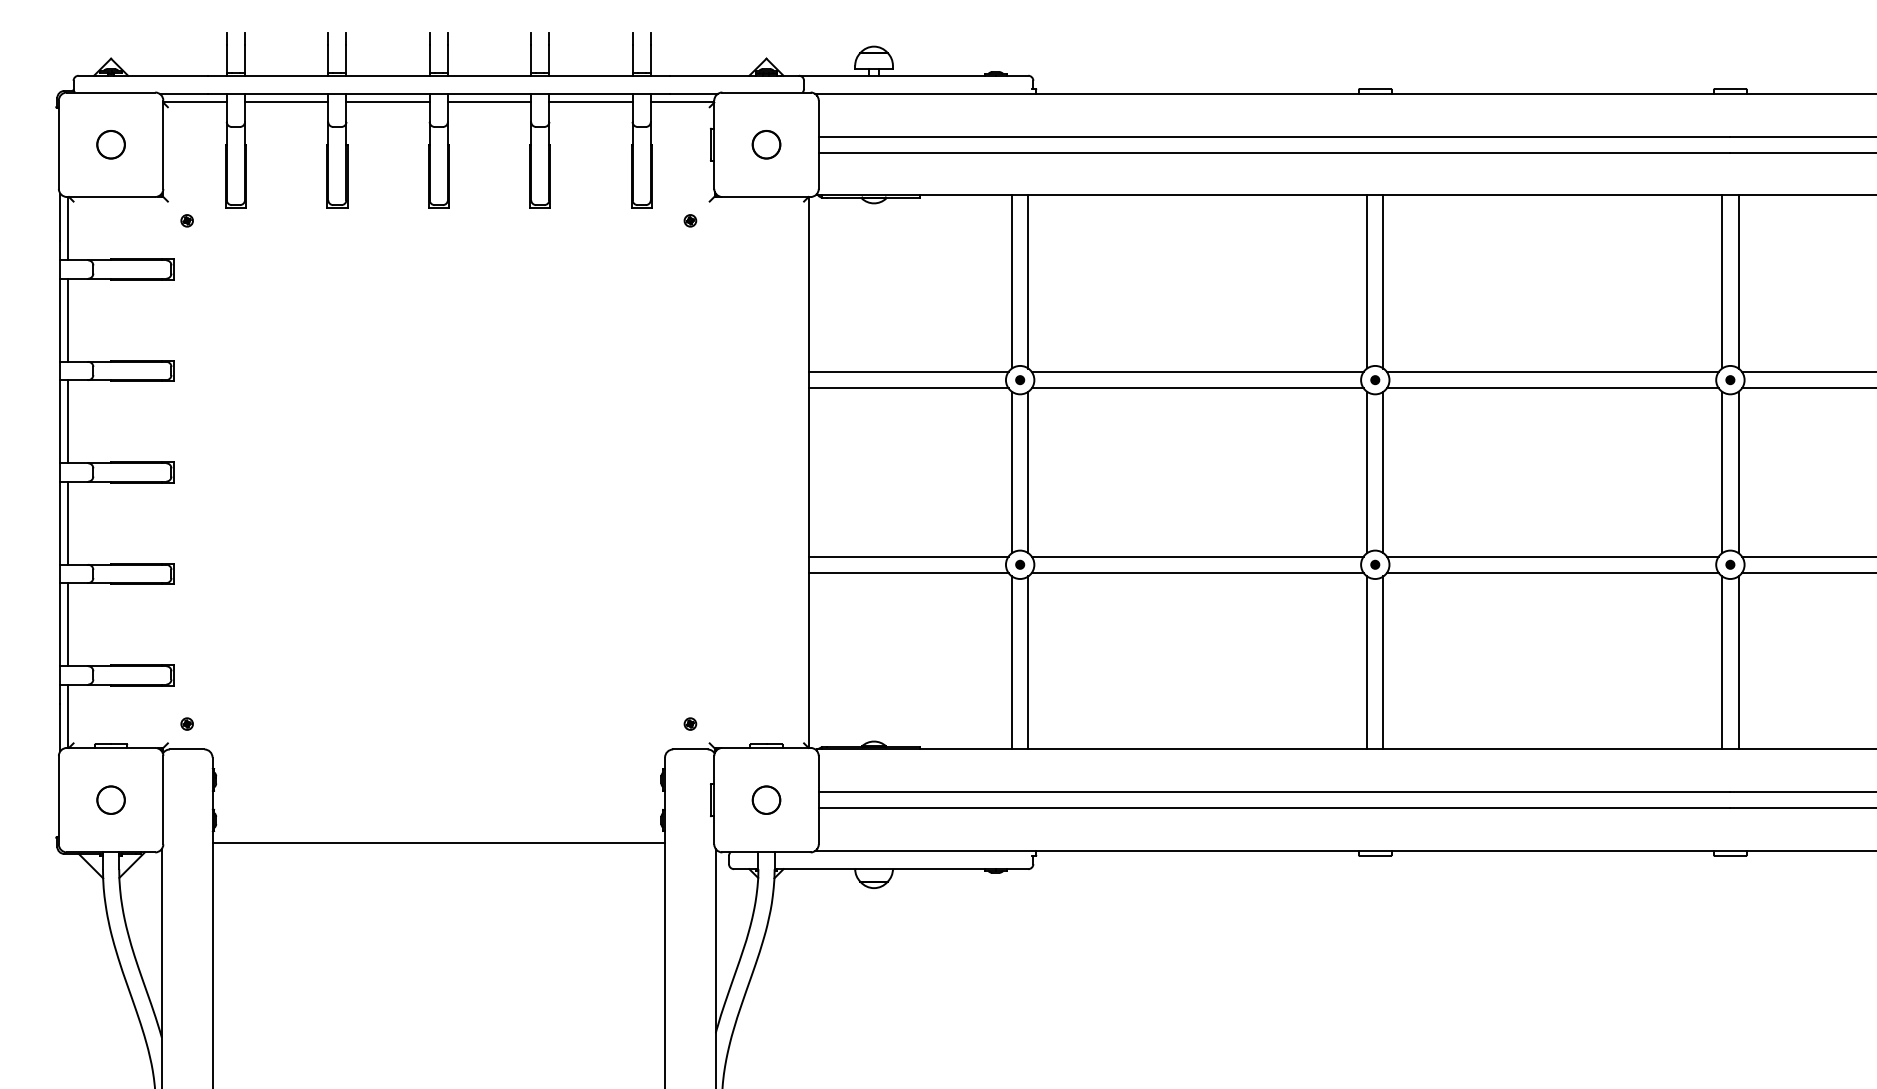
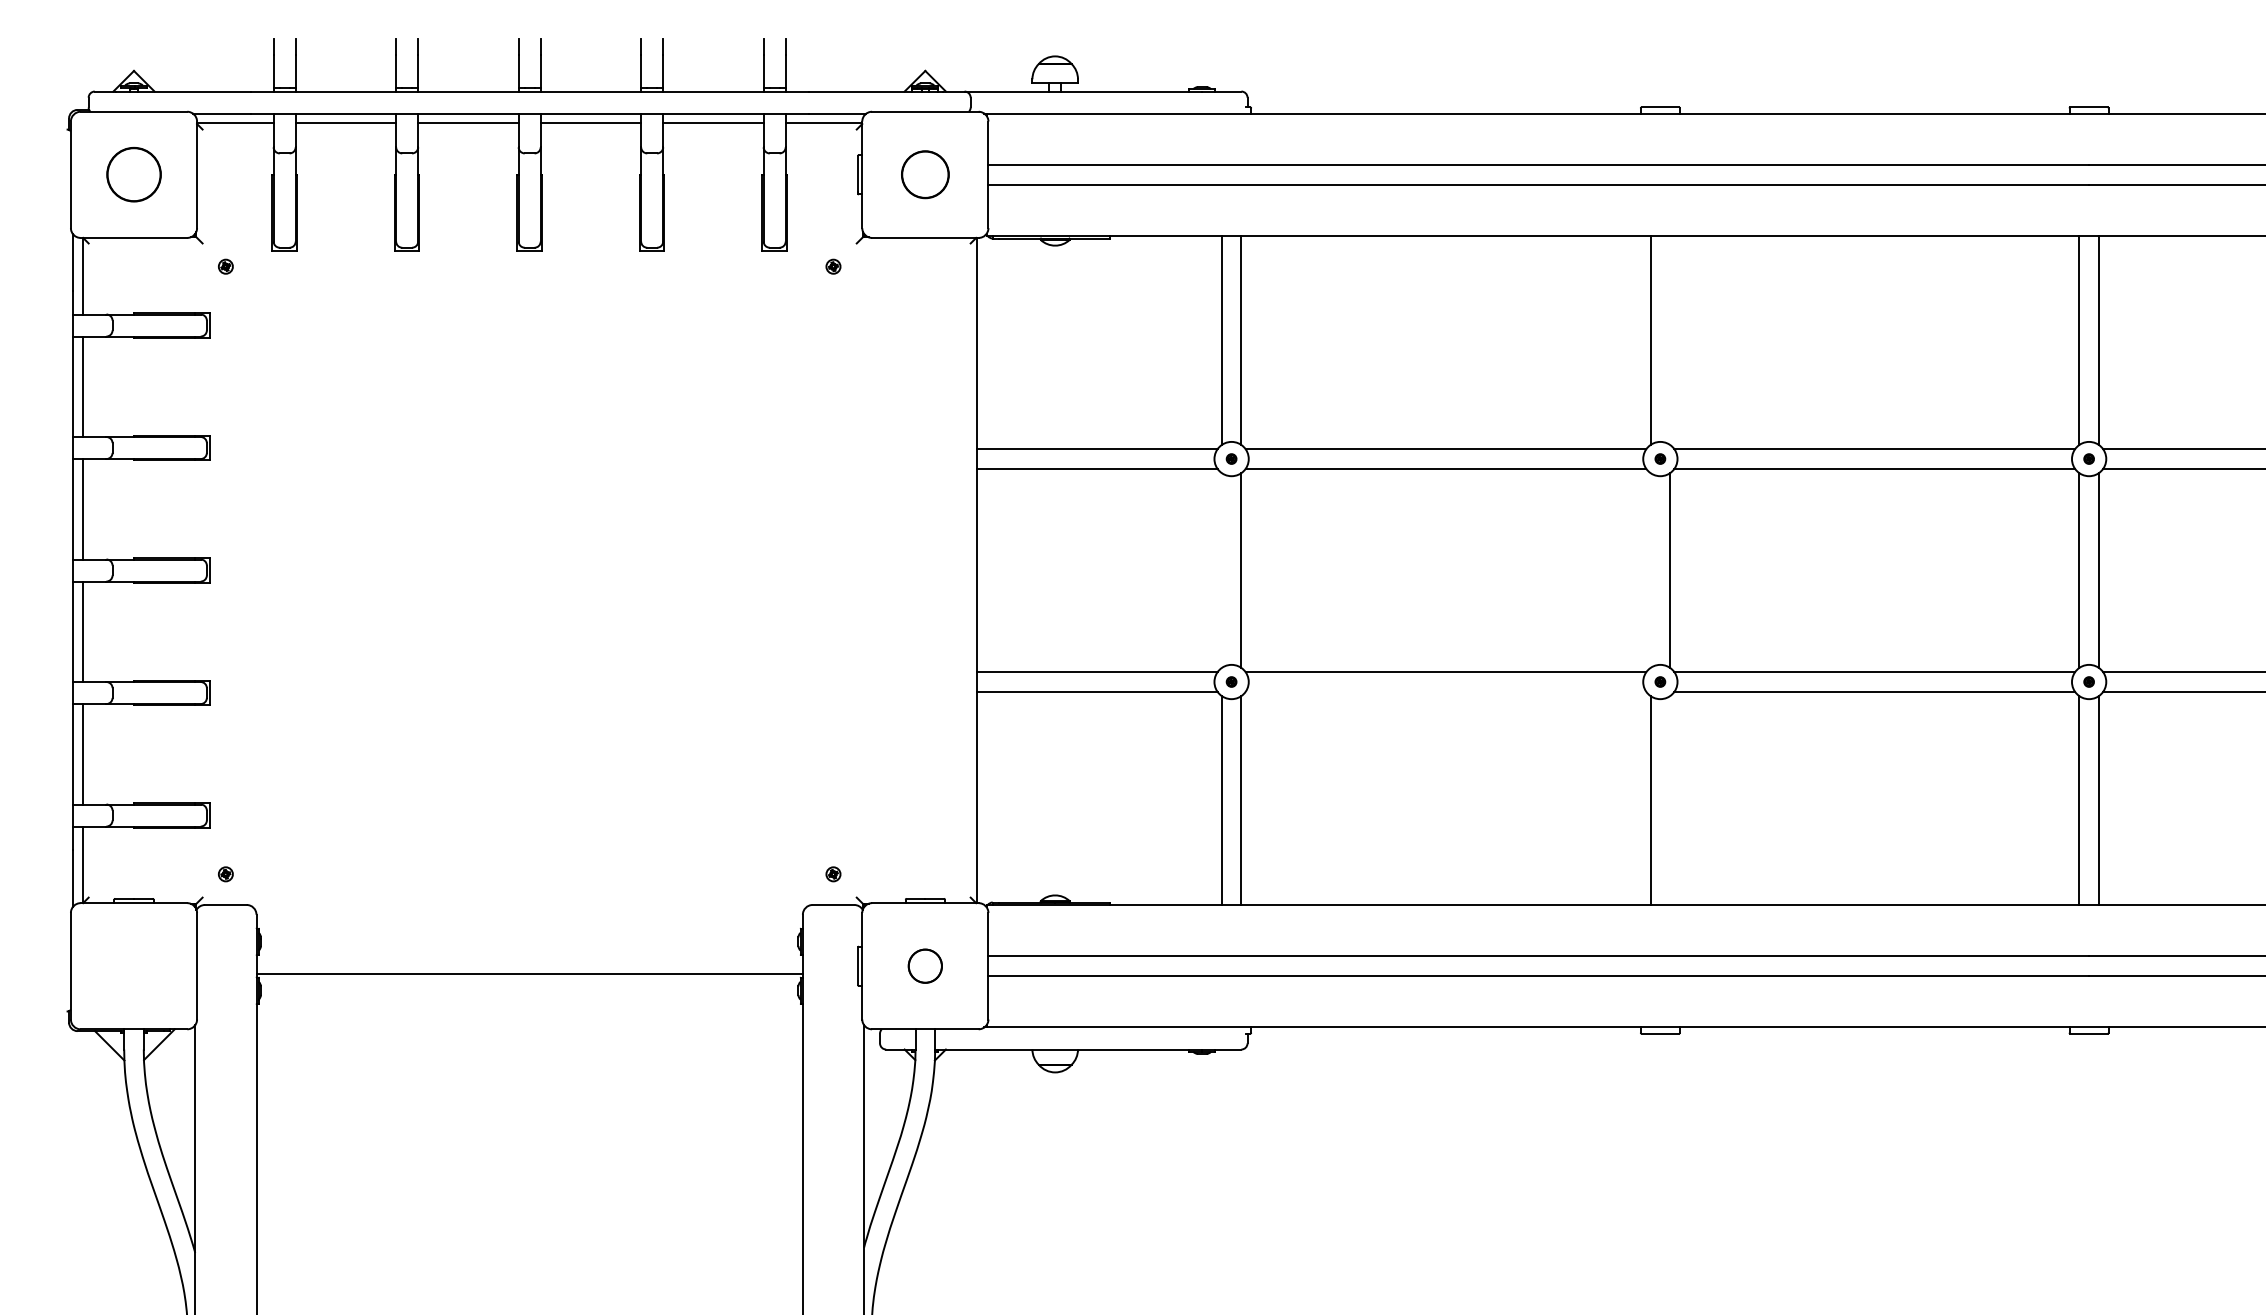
circle: (110, 144) -> (133, 174), size x1.6
part: (766, 144) -> (925, 174), size x1.4
line: (1383, 281) -> (1670, 339), removed
line: (1012, 472) -> (1222, 570), removed
line: (1367, 472) -> (1650, 570), removed
line: (1197, 572) -> (1445, 691), removed
line: (1383, 662) -> (1670, 799), removed
circle: (110, 799) -> (133, 965), removed
line: (438, 842) -> (529, 973), moved

